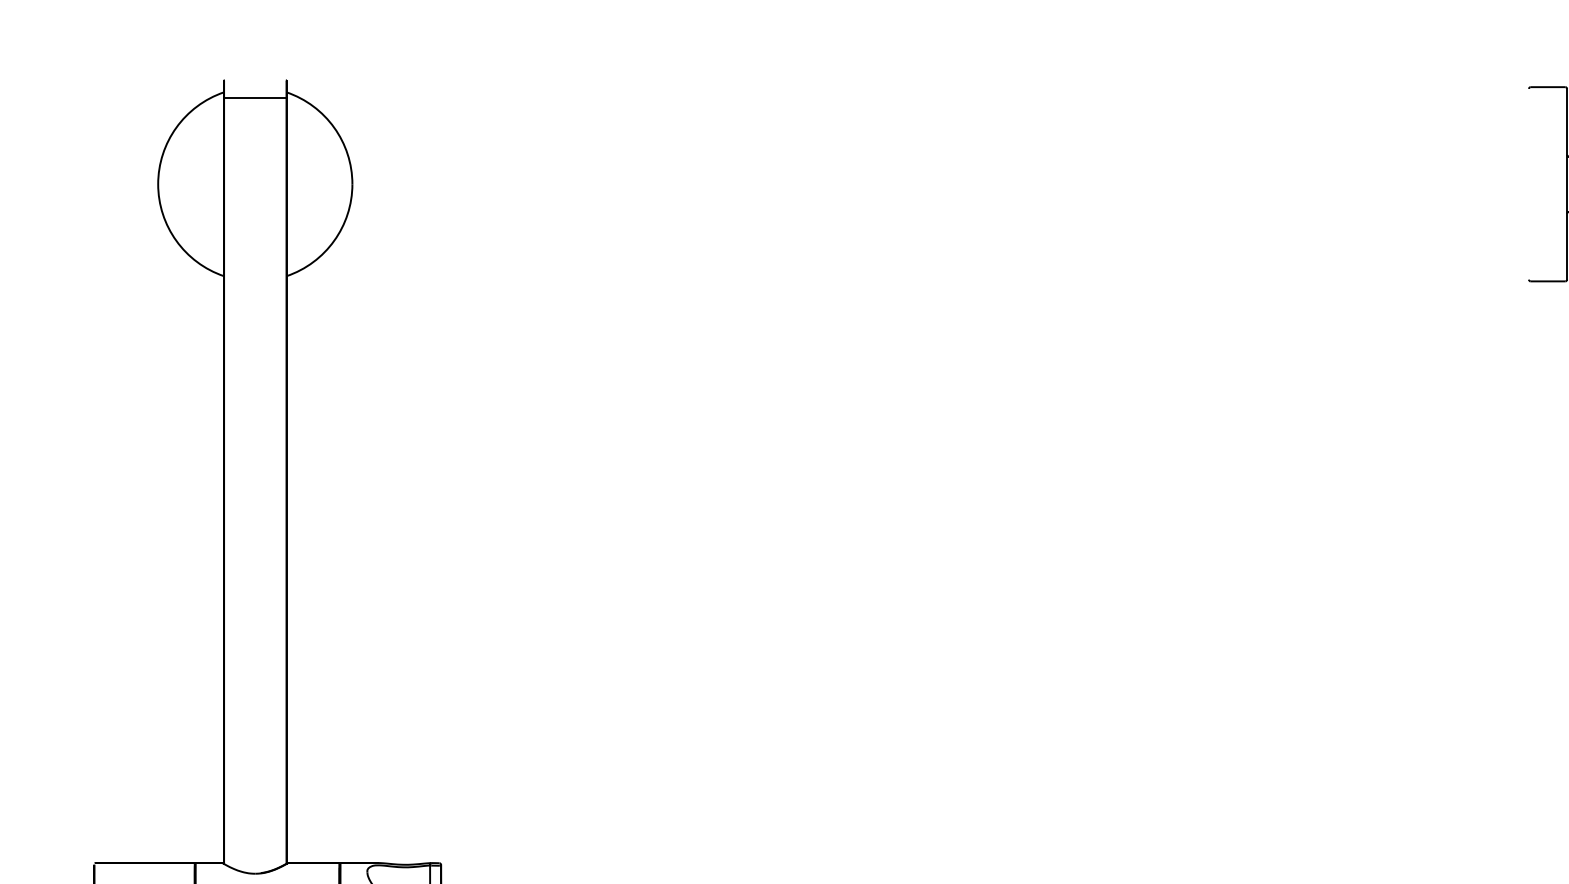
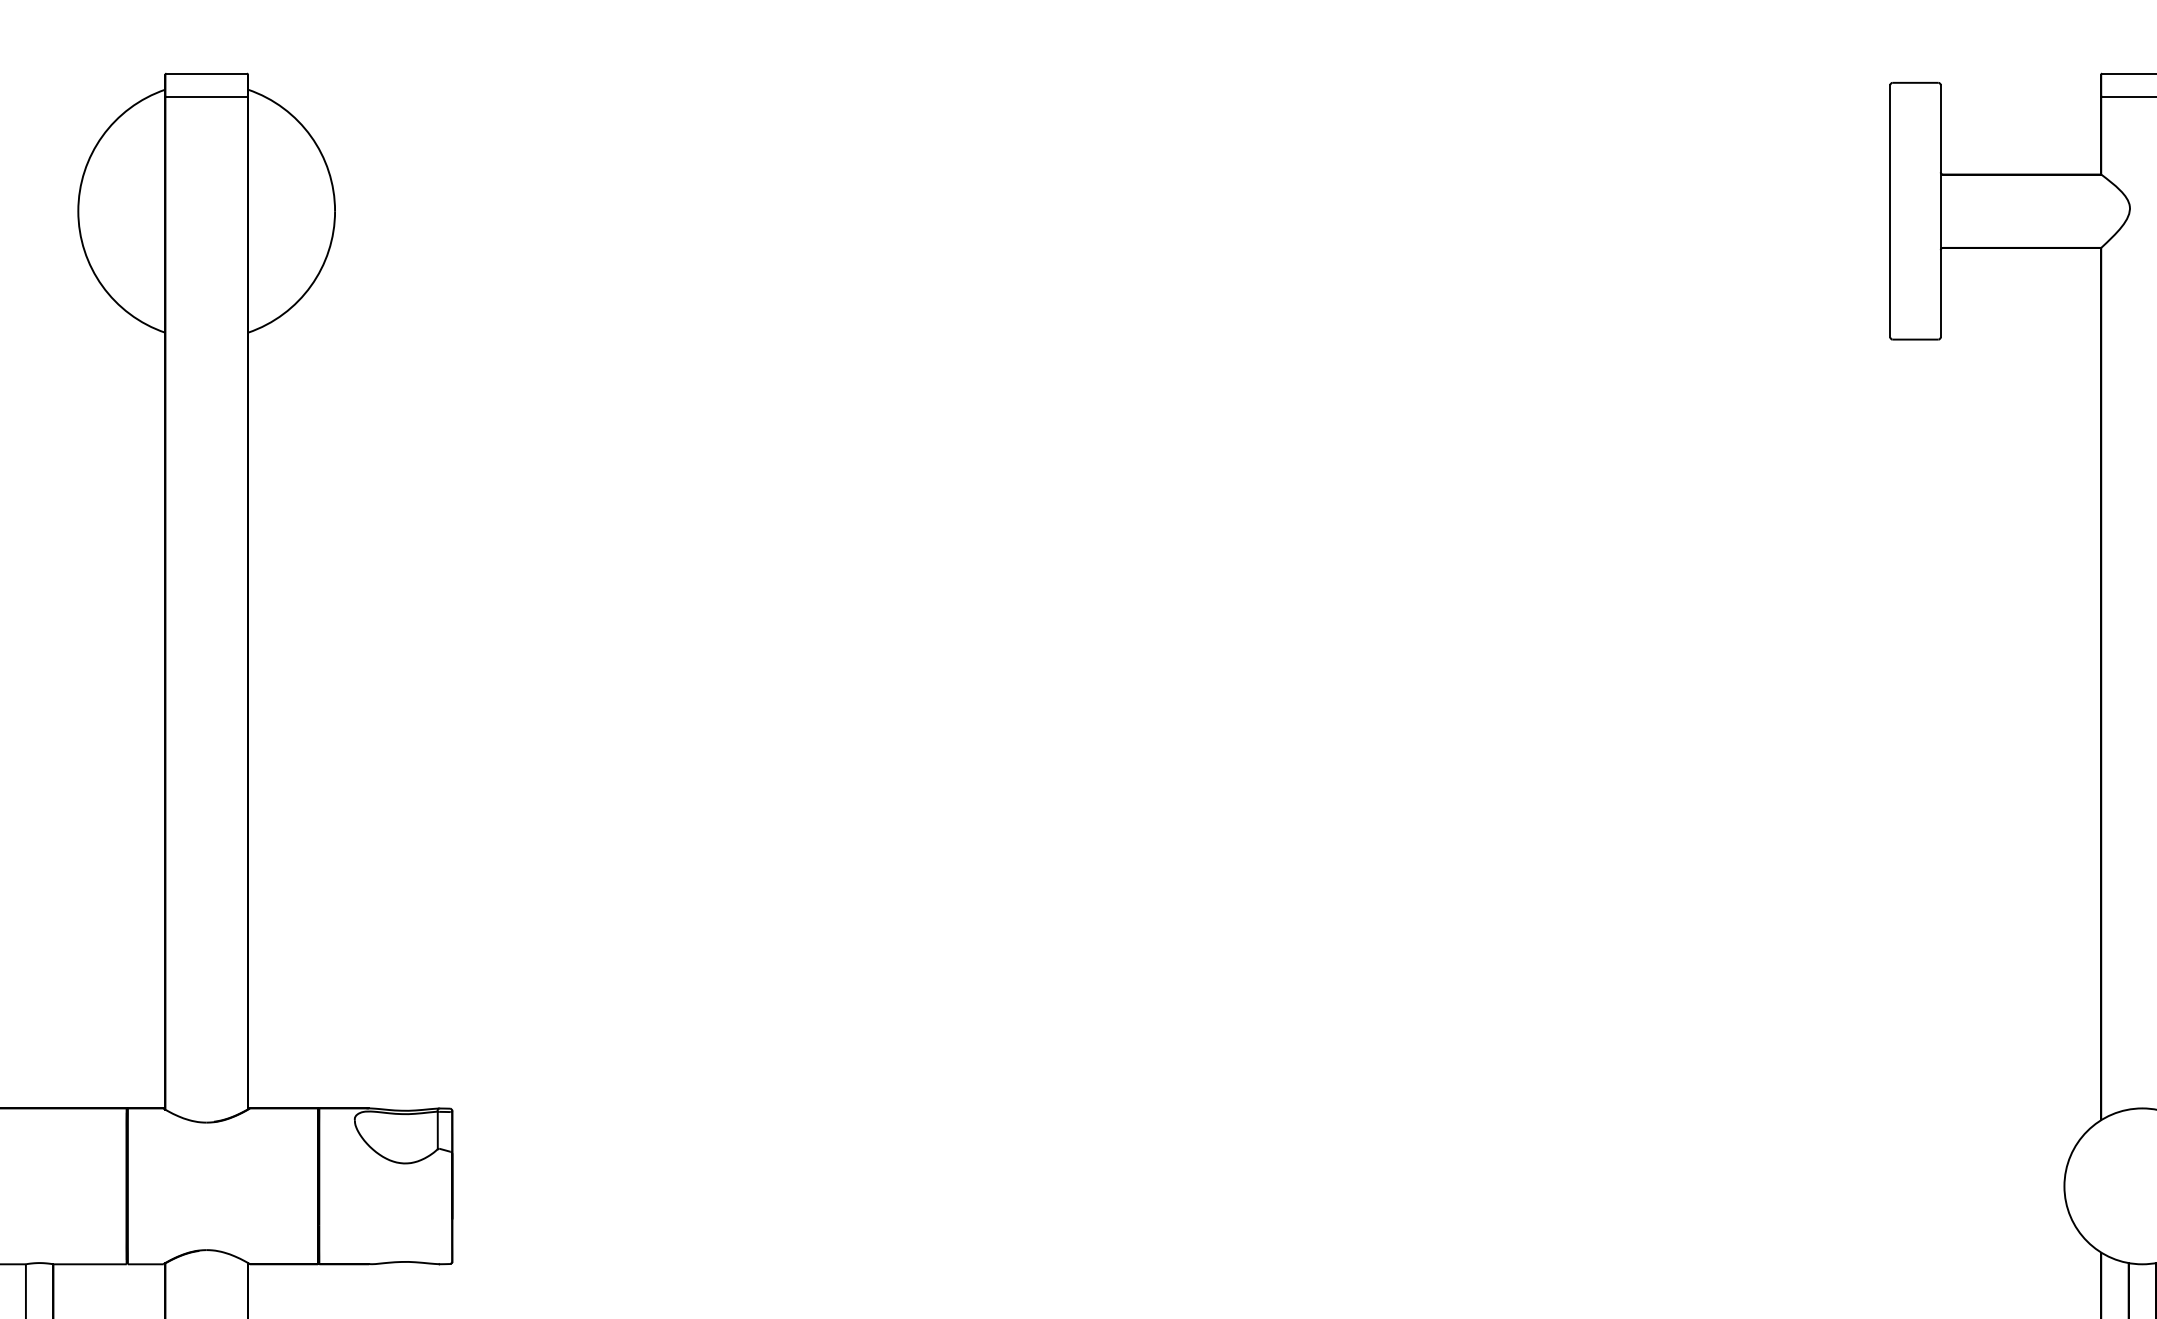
line: (255, 80) -> (206, 73), added
line: (1529, 184) -> (1890, 211), added

